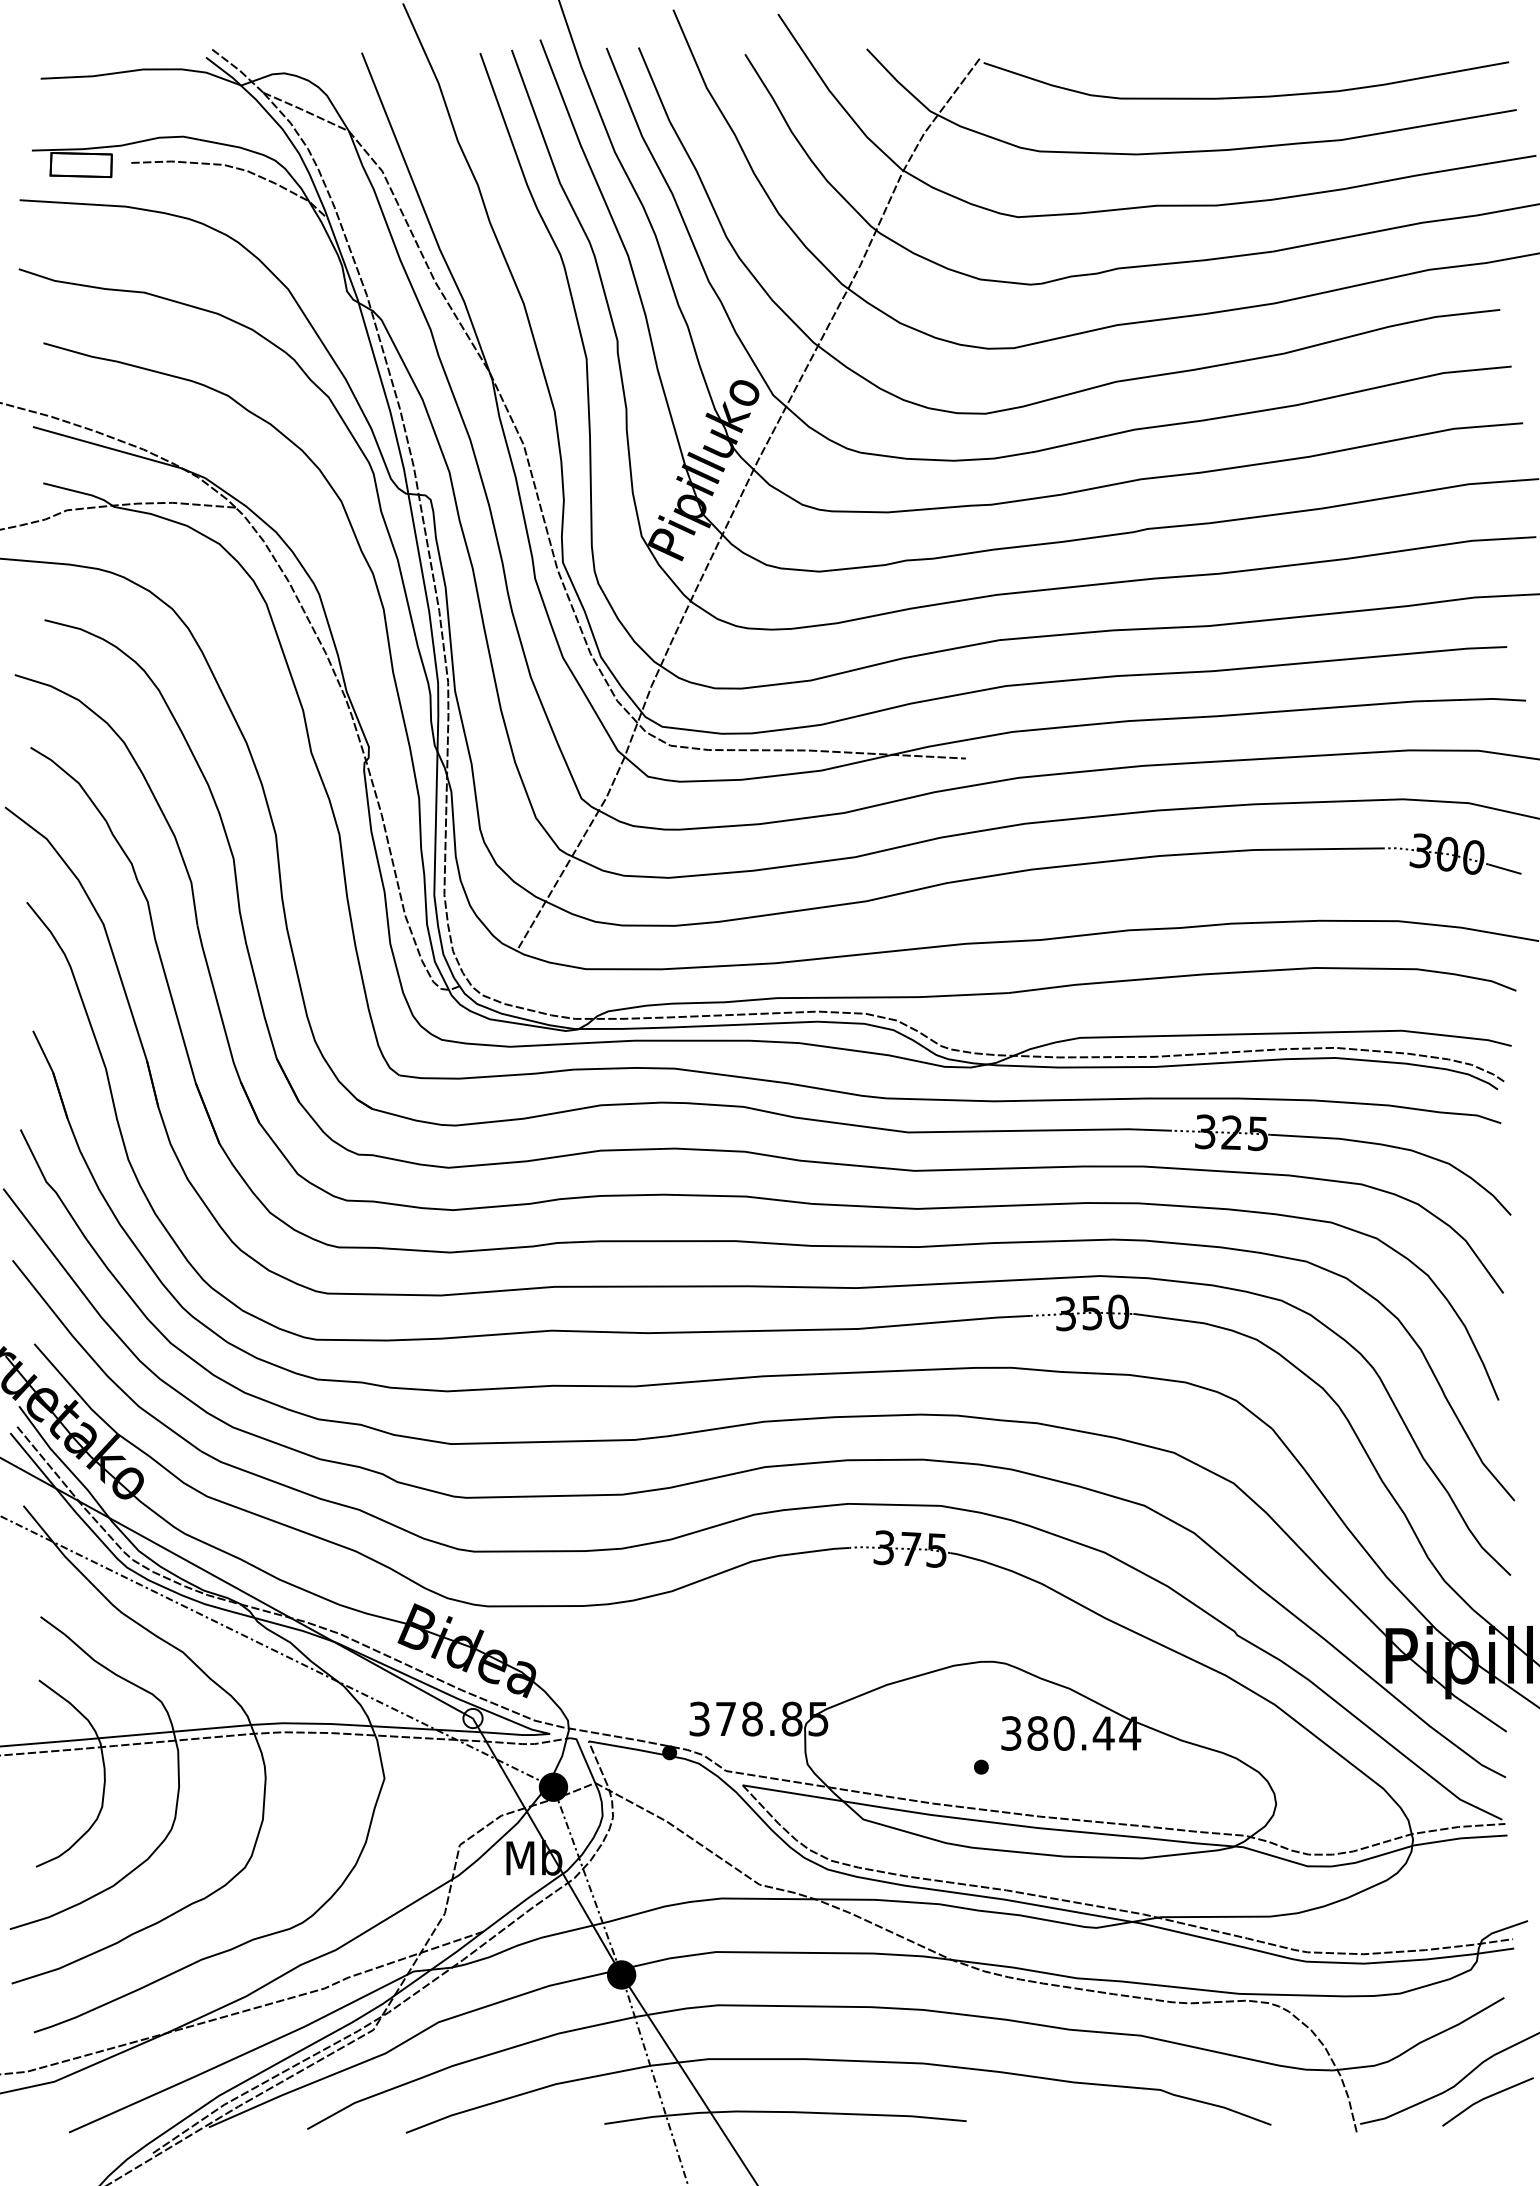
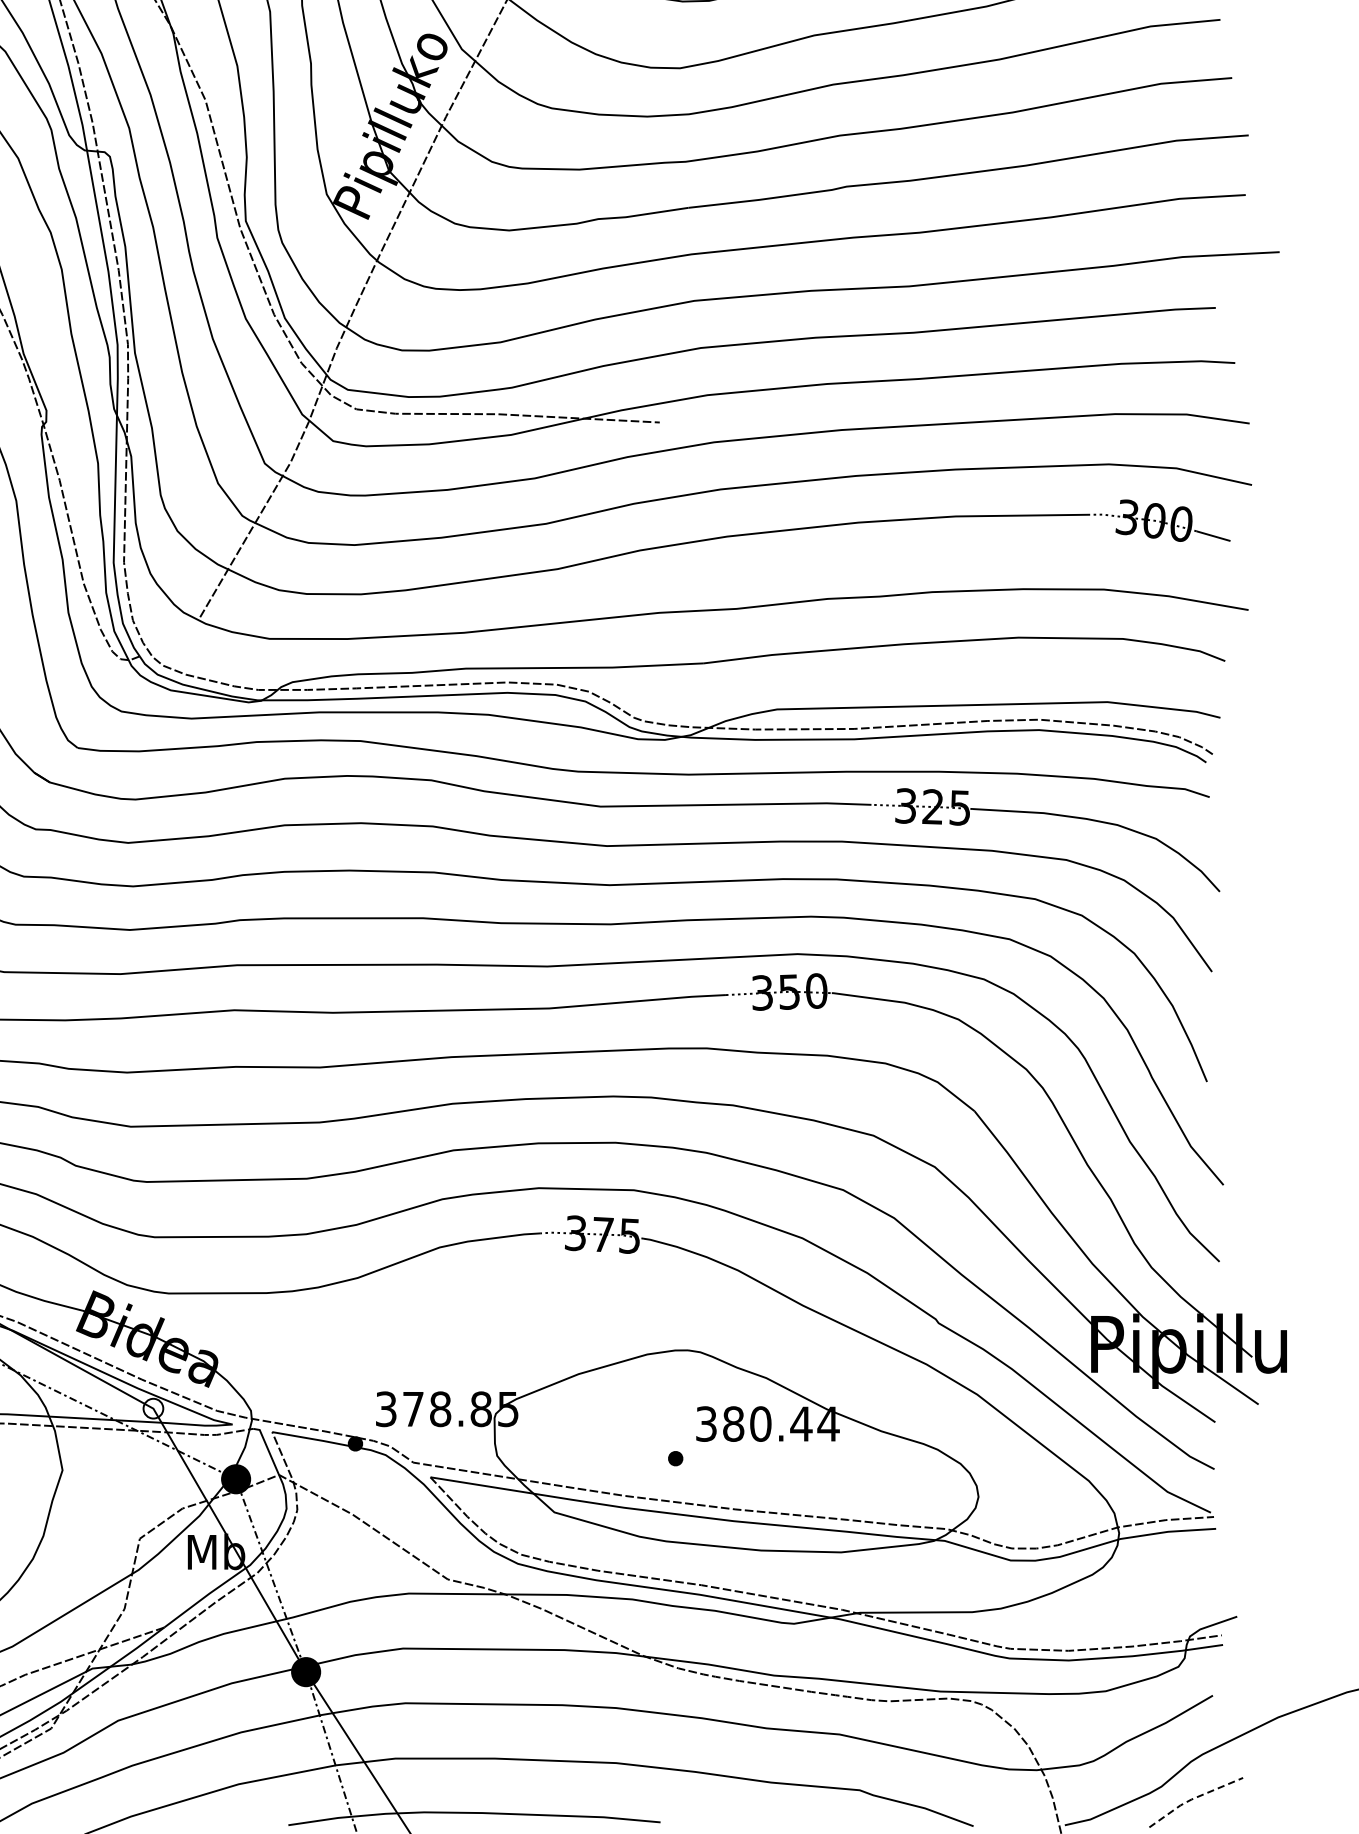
line: (1484, 2098) -> (1192, 1799), solid -> dashed

